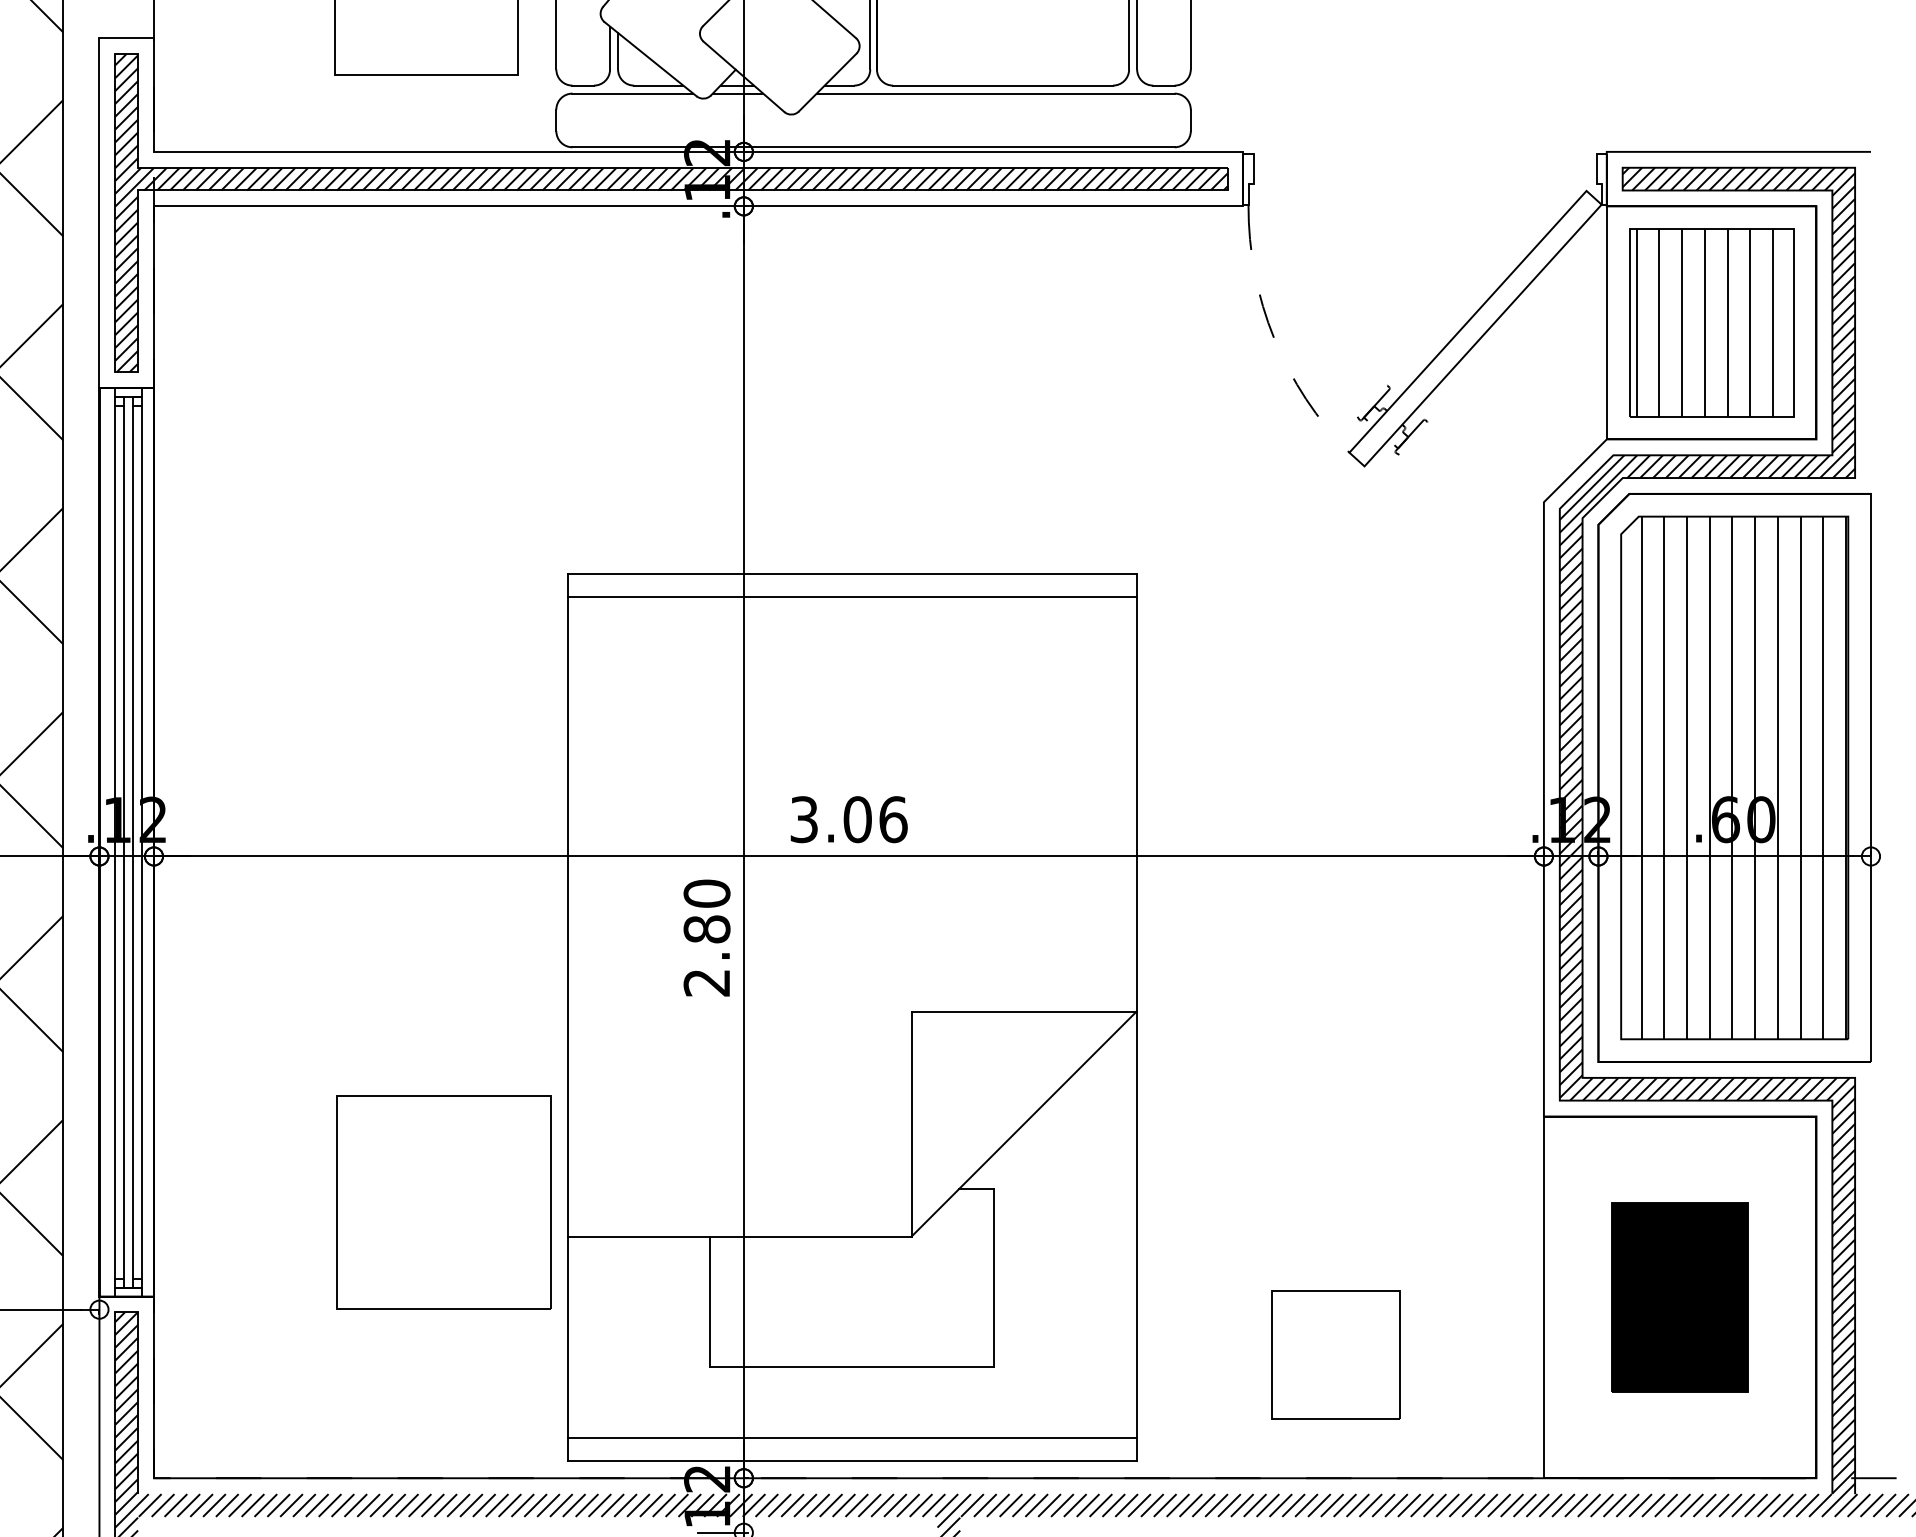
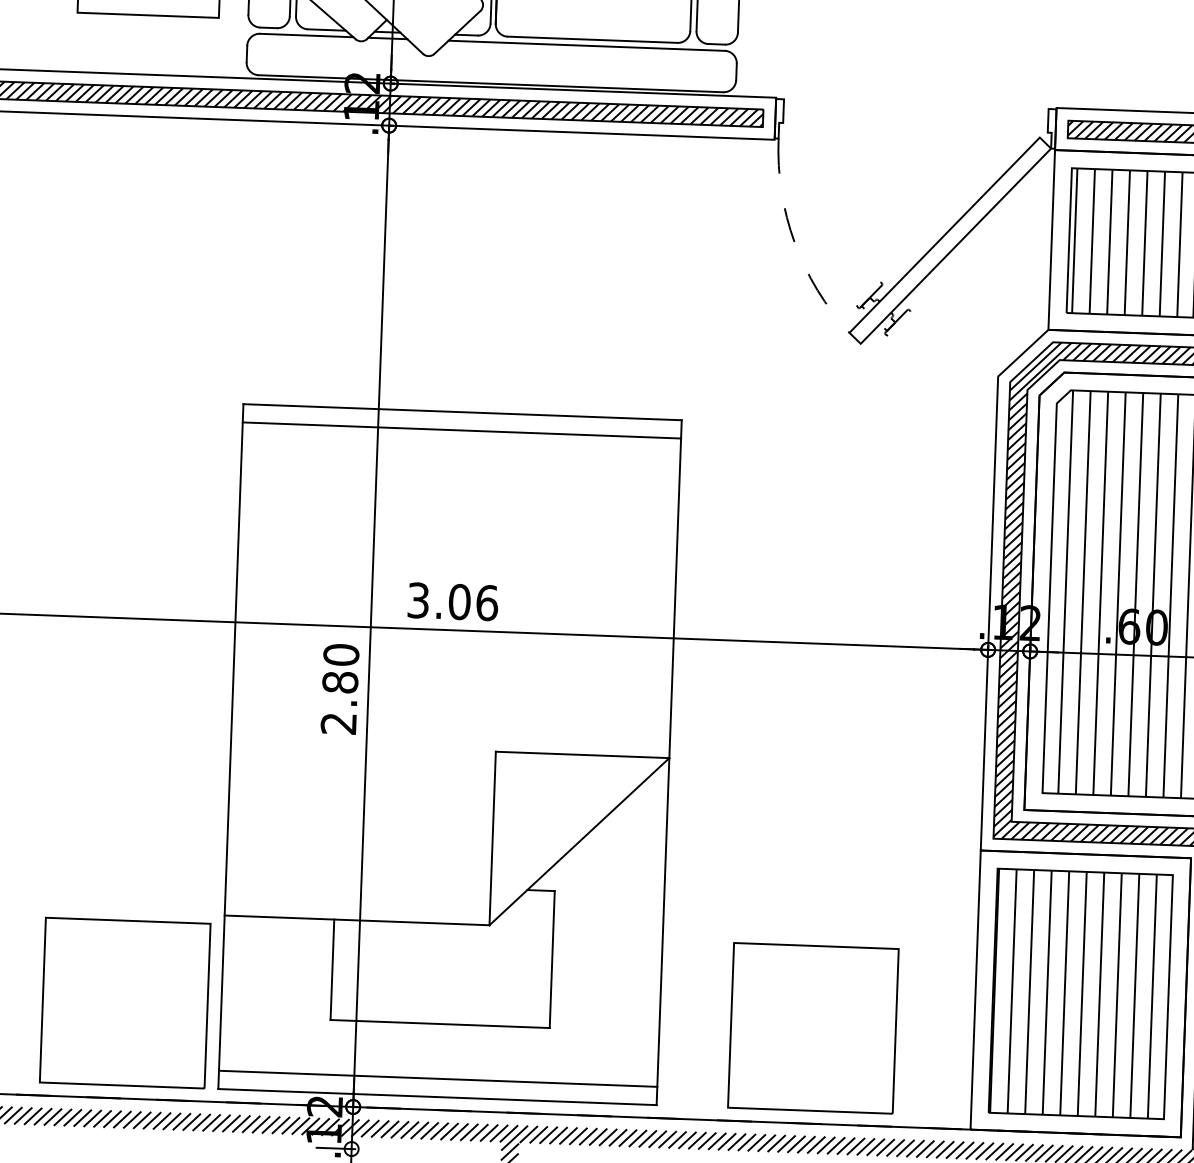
part: (443, 1202) -> (124, 1003), moved
part: (1680, 1297) -> (1081, 994), size x1.67
part: (1335, 1354) -> (813, 1028), size x1.67

